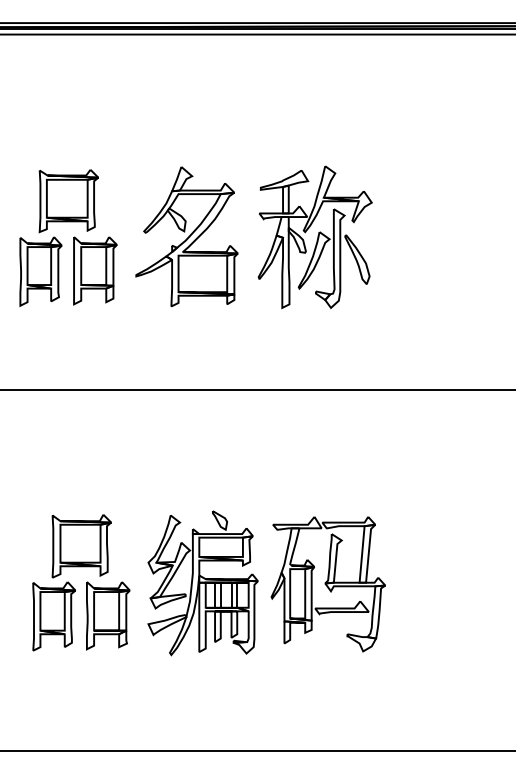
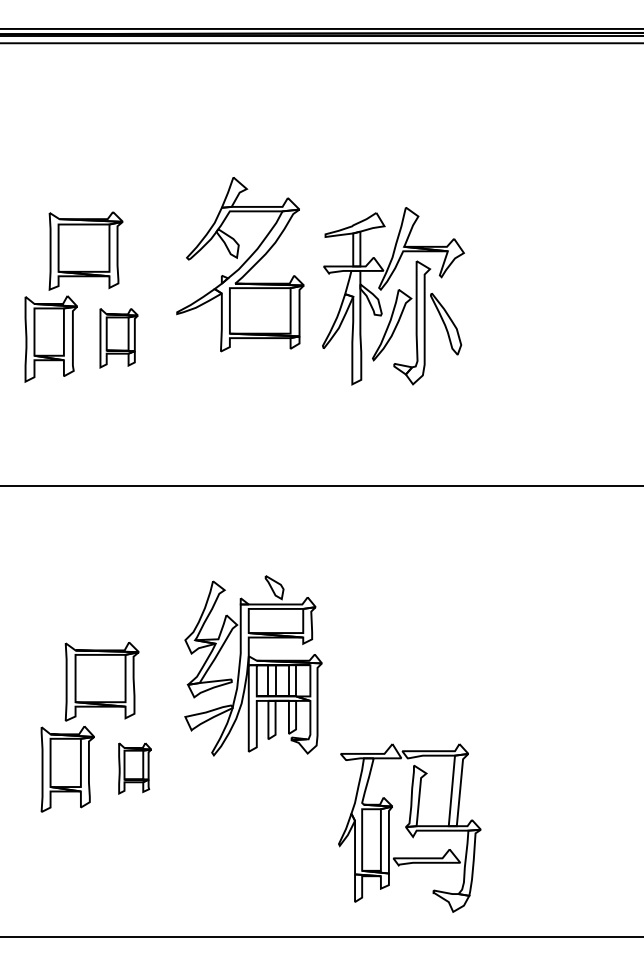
part: (187, 236) -> (240, 264), moved
part: (94, 271) -> (118, 338), size x0.7
part: (203, 582) -> (253, 665), moved
part: (328, 583) -> (409, 827), moved
part: (107, 615) -> (134, 768), size x0.6

